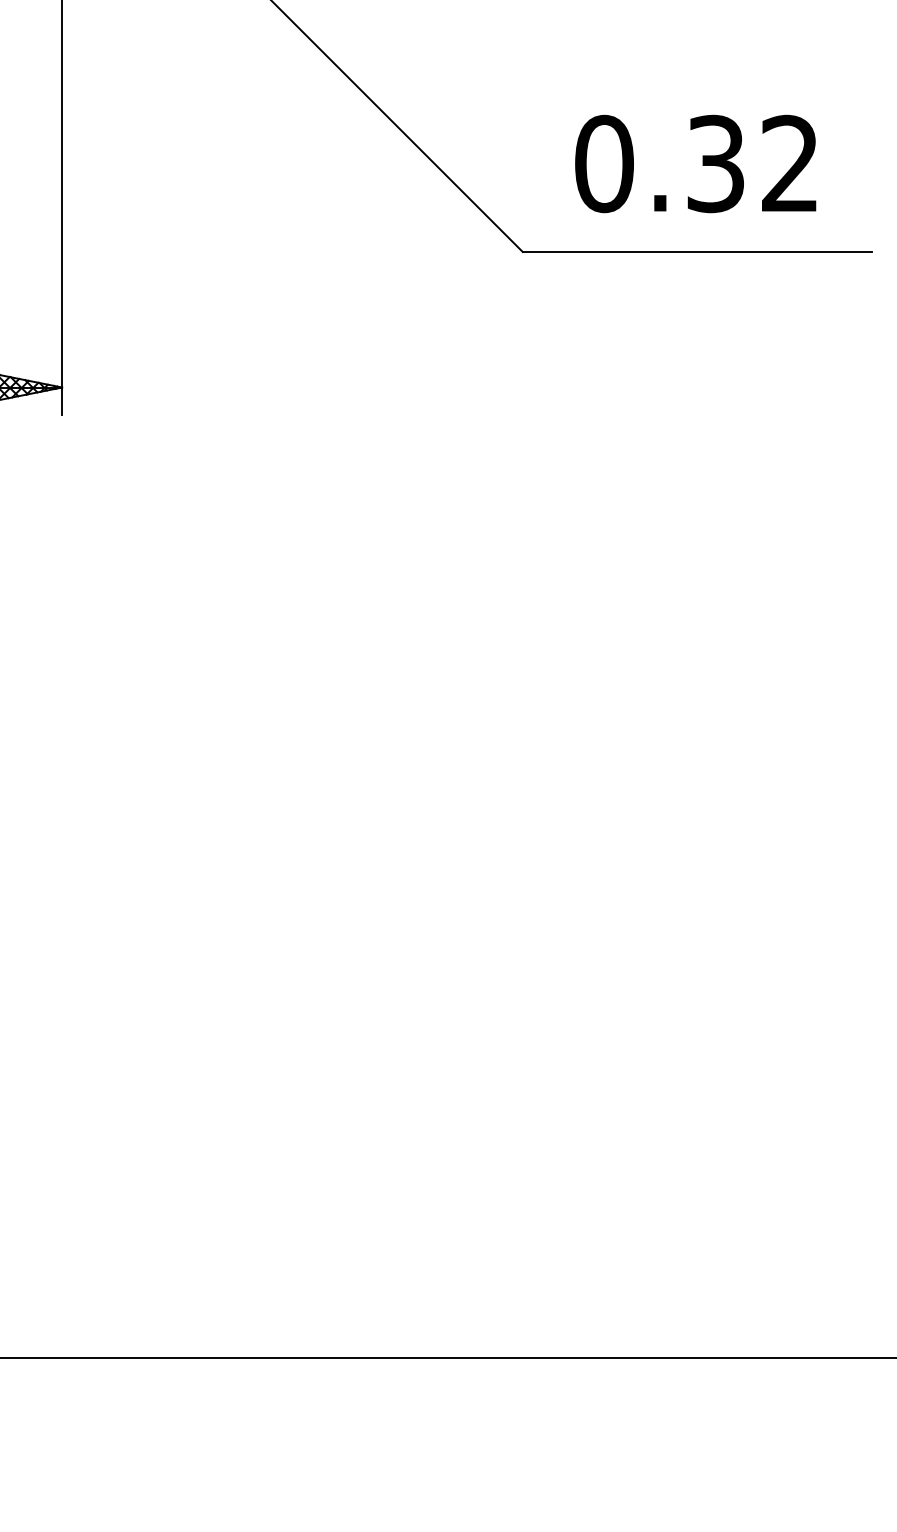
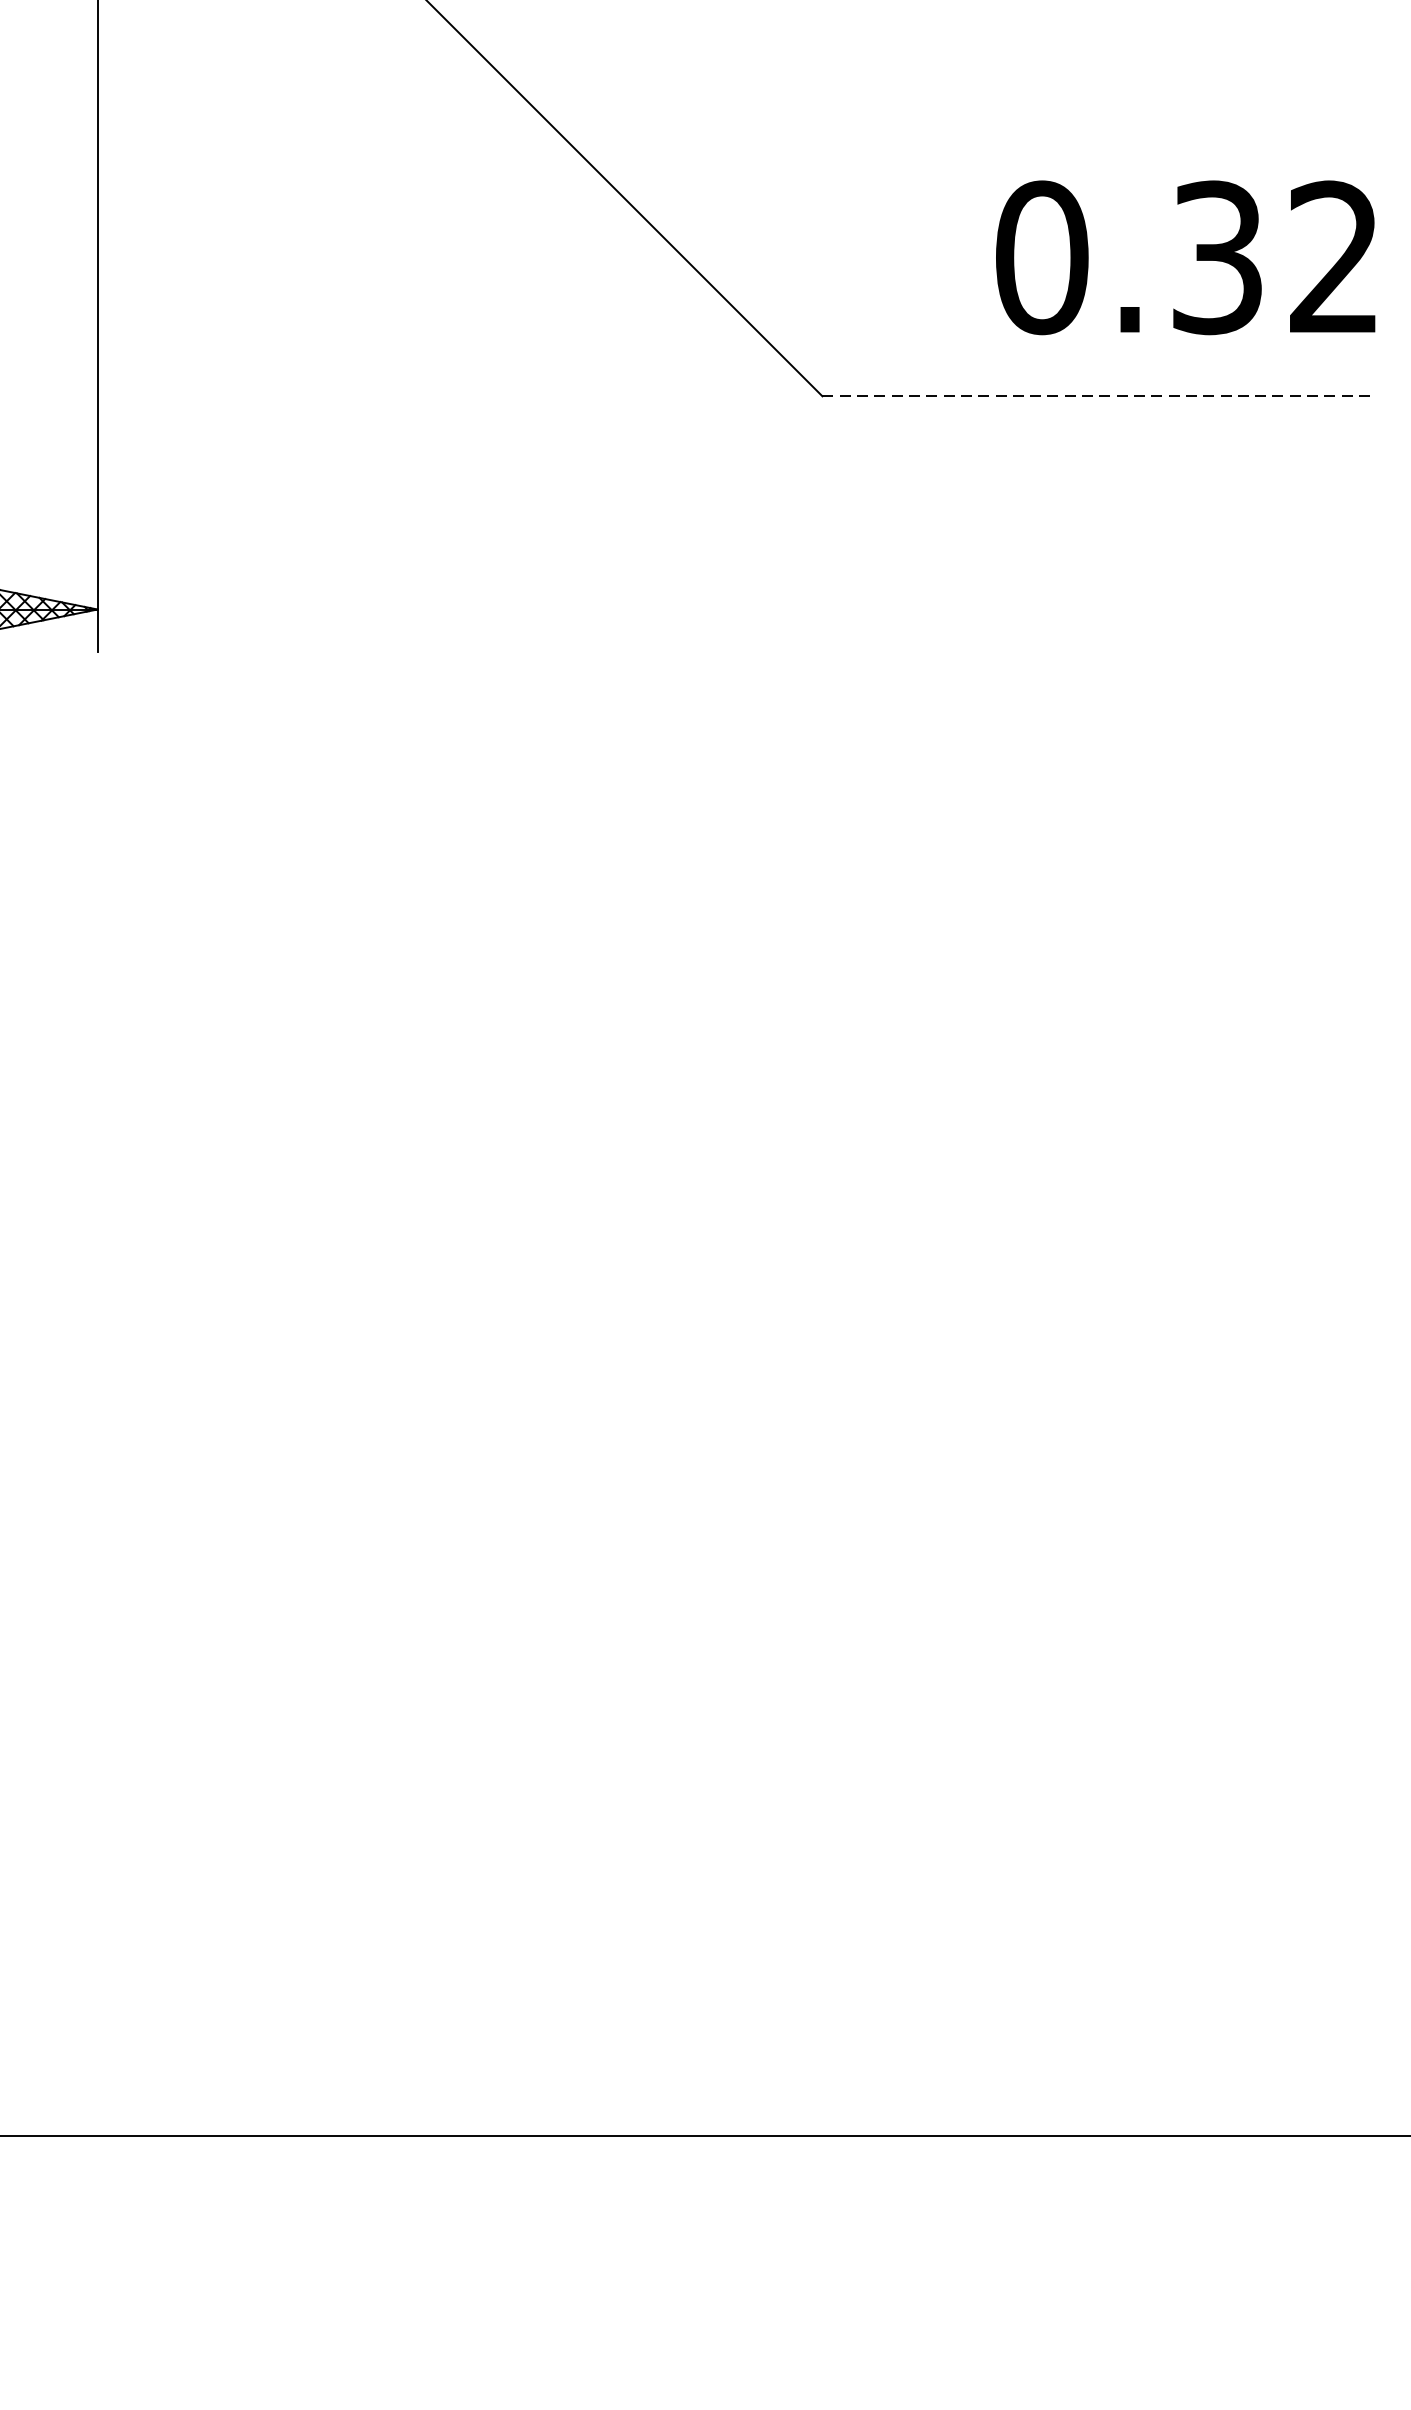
text: (695, 163) -> (1185, 257), moved
line: (697, 252) -> (1097, 397), solid -> dashed

